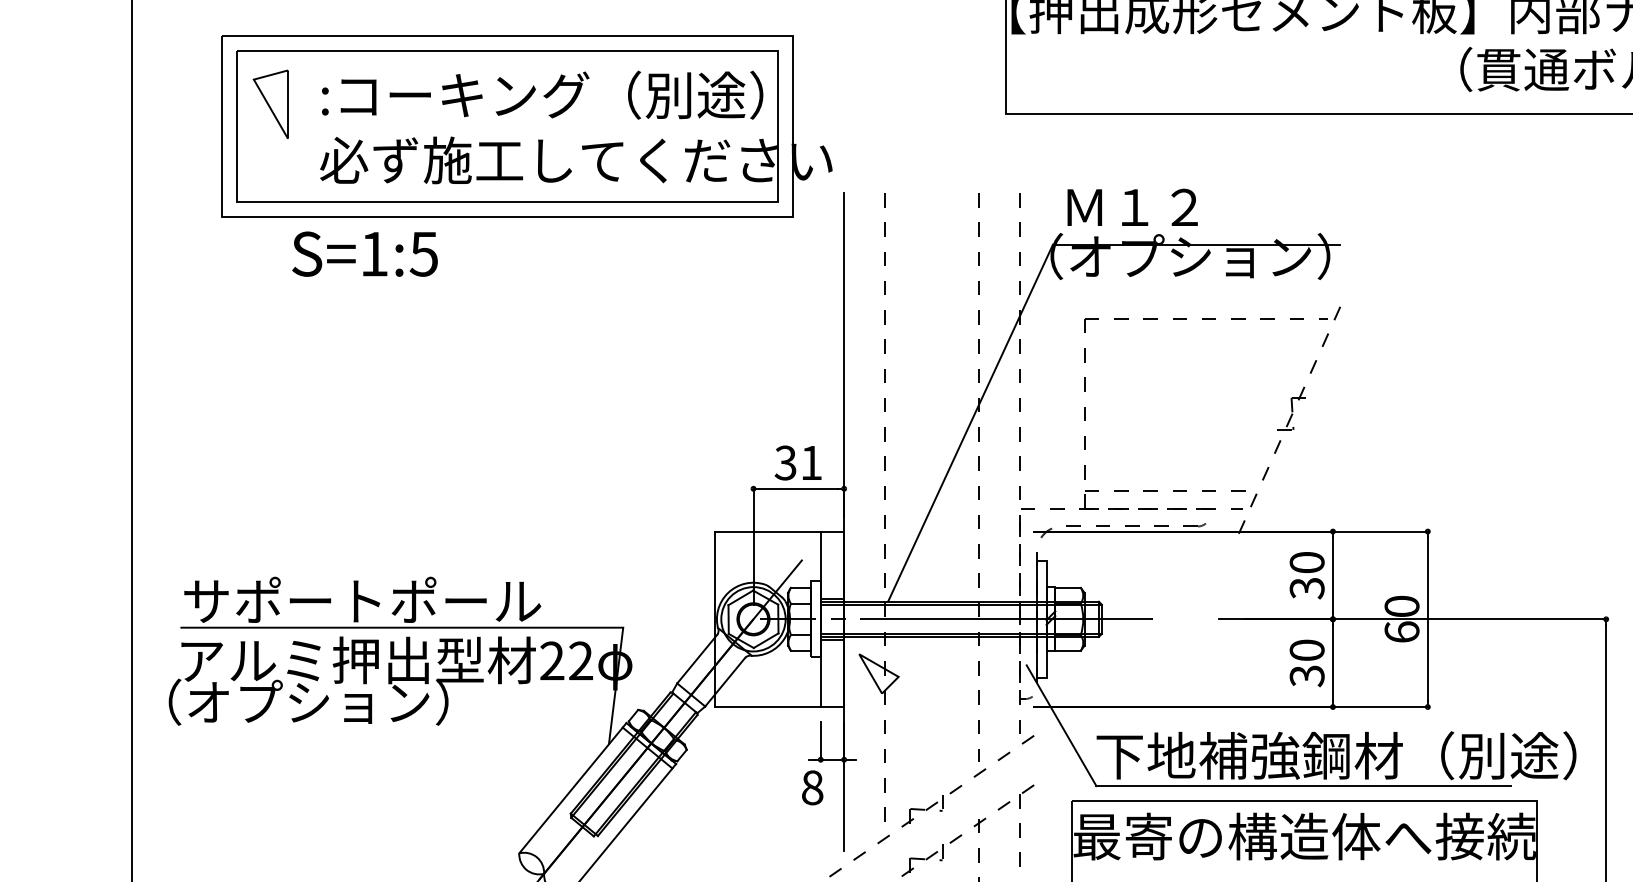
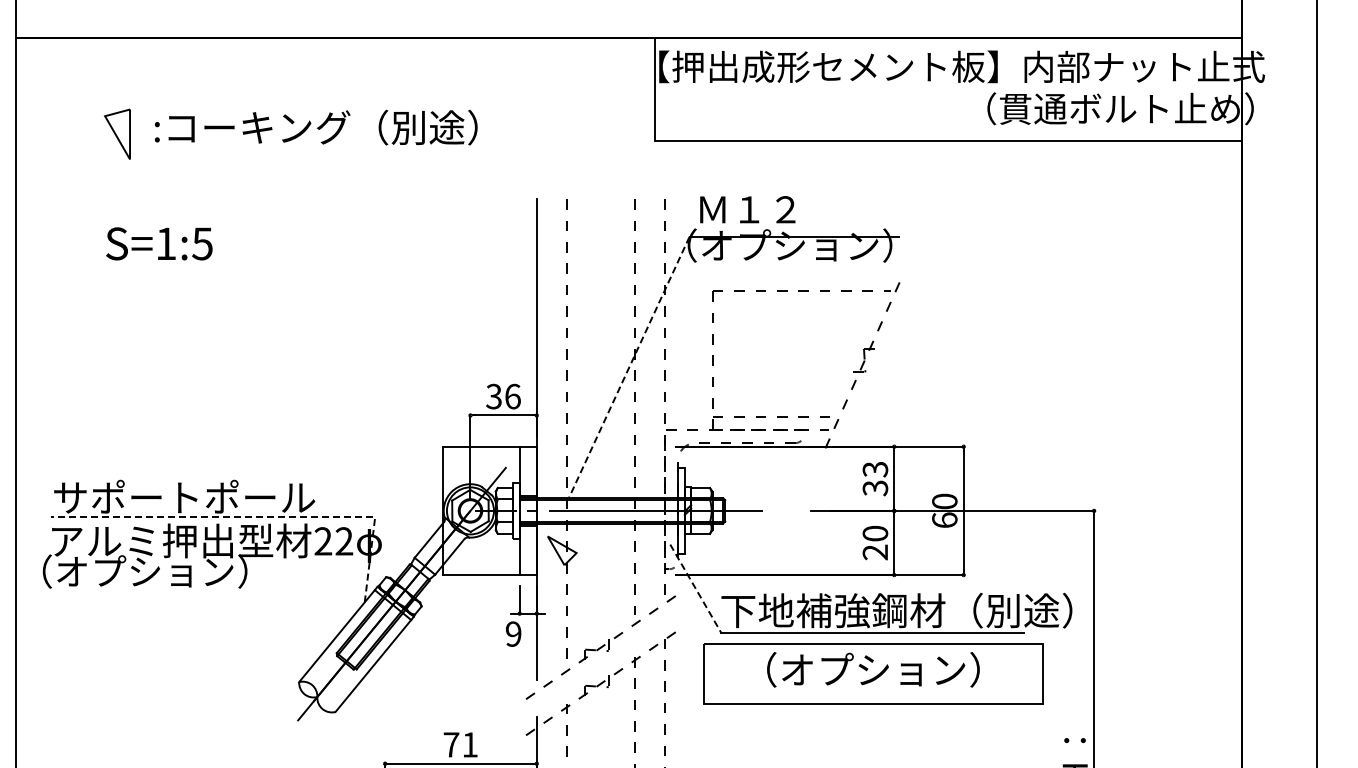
part: (526, 126) -> (304, 150), removed
text: (365, 253) -> (159, 243), moved
line: (970, 423) -> (629, 367), solid -> dashed
text: (810, 462) -> (512, 396), 31 -> 36
text: (1307, 562) -> (875, 469), 30 -> 33
line: (460, 628) -> (256, 517), solid -> dashed
text: (1307, 676) -> (875, 552), 30 -> 20
line: (1061, 725) -> (695, 588), solid -> dashed
text: (812, 786) -> (513, 633), 8 -> 9
text: (1304, 836) -> (873, 669), 最寄の構造体へ接続 -> （オプション）

